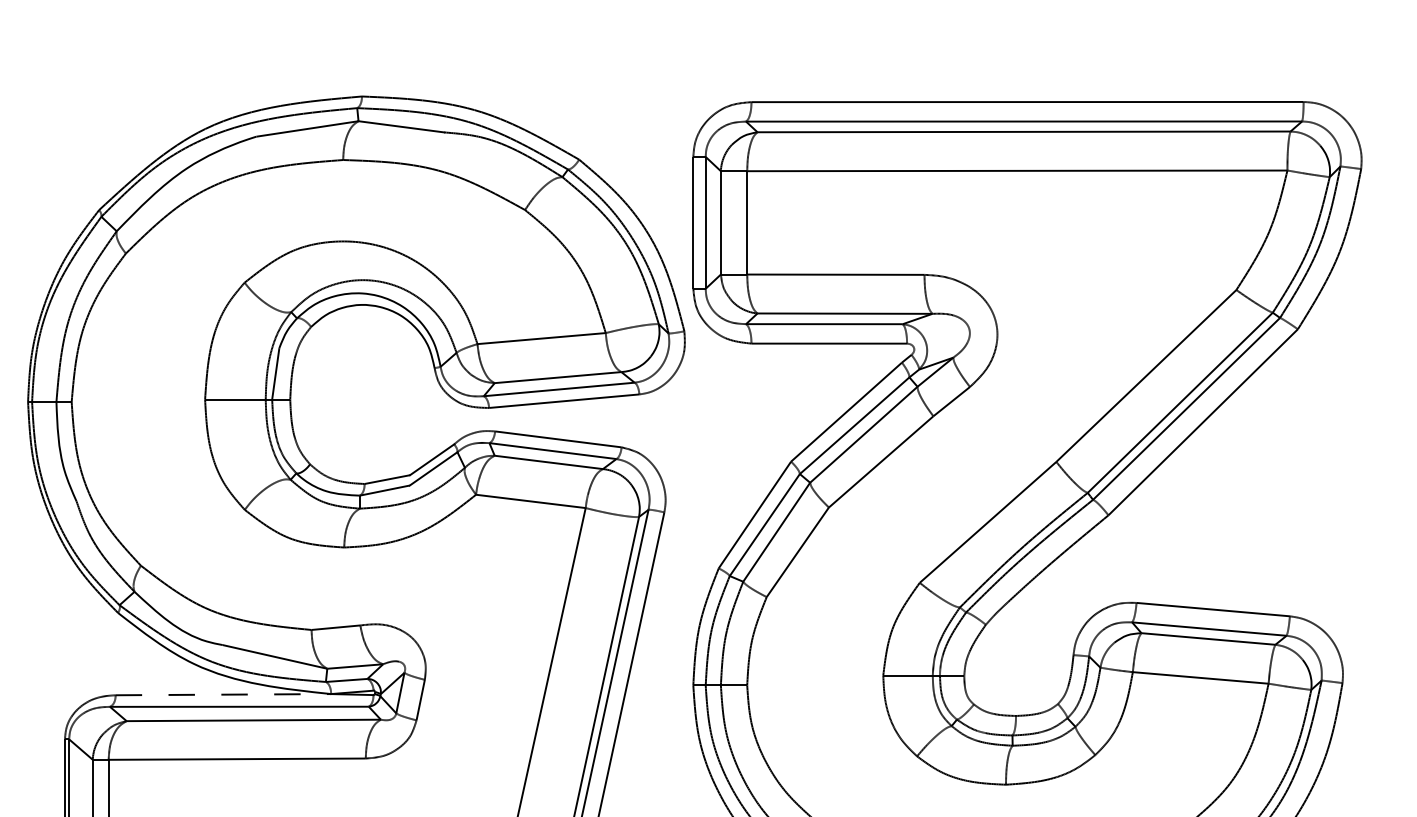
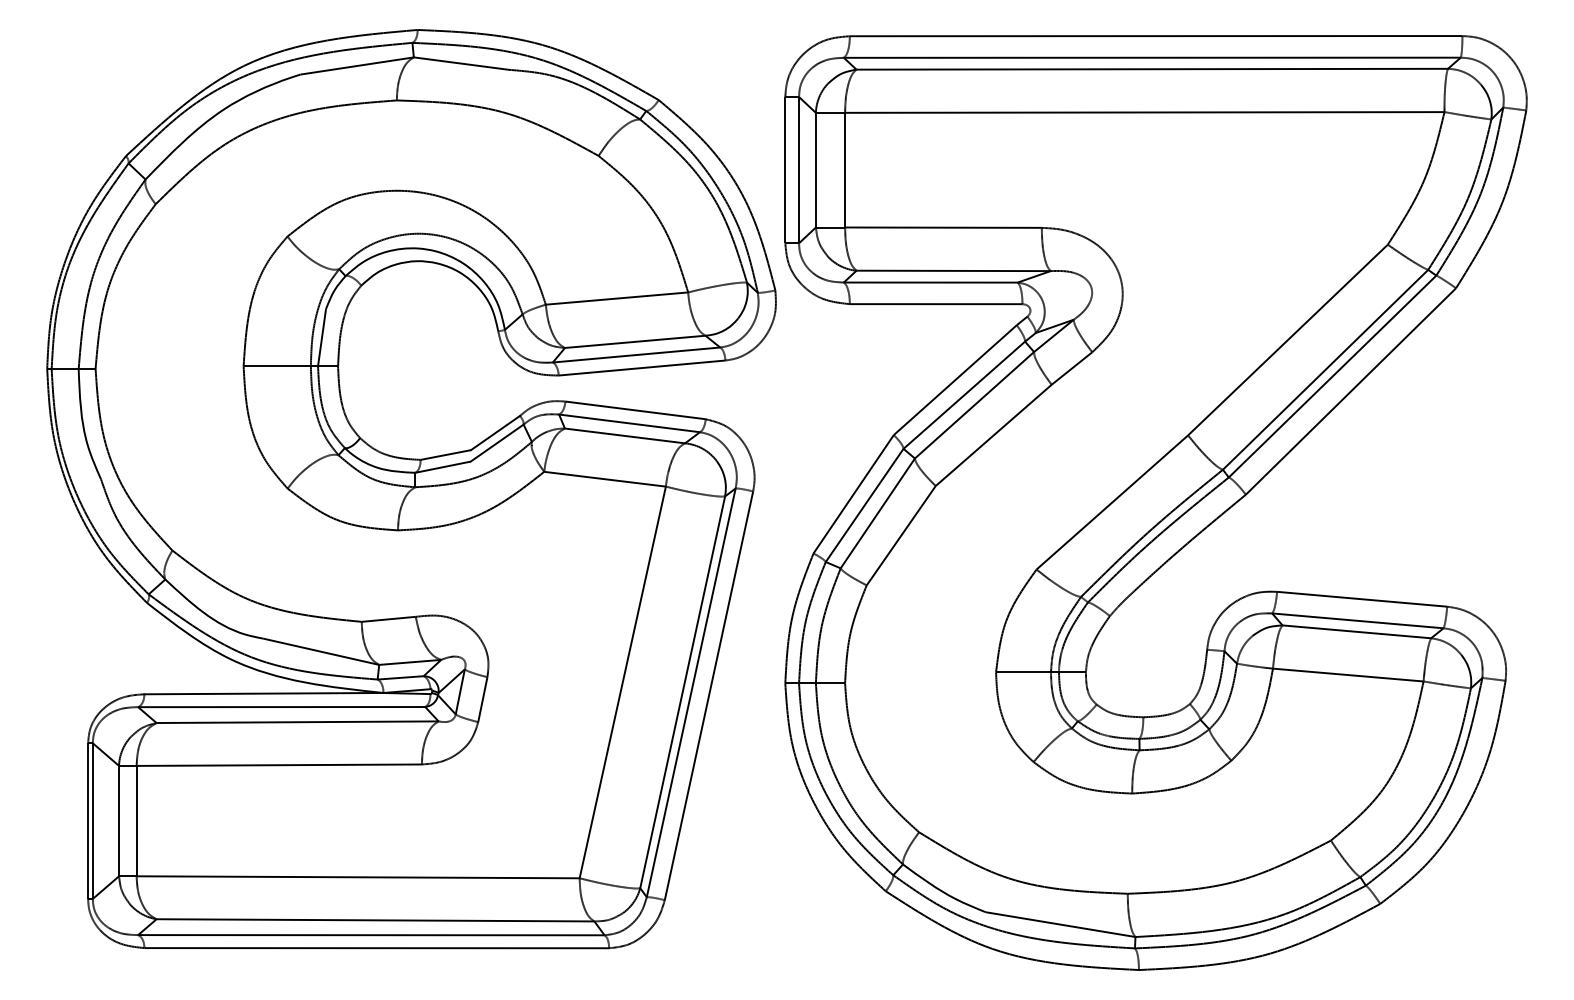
line: (223, 694) -> (263, 693), dashed -> solid

